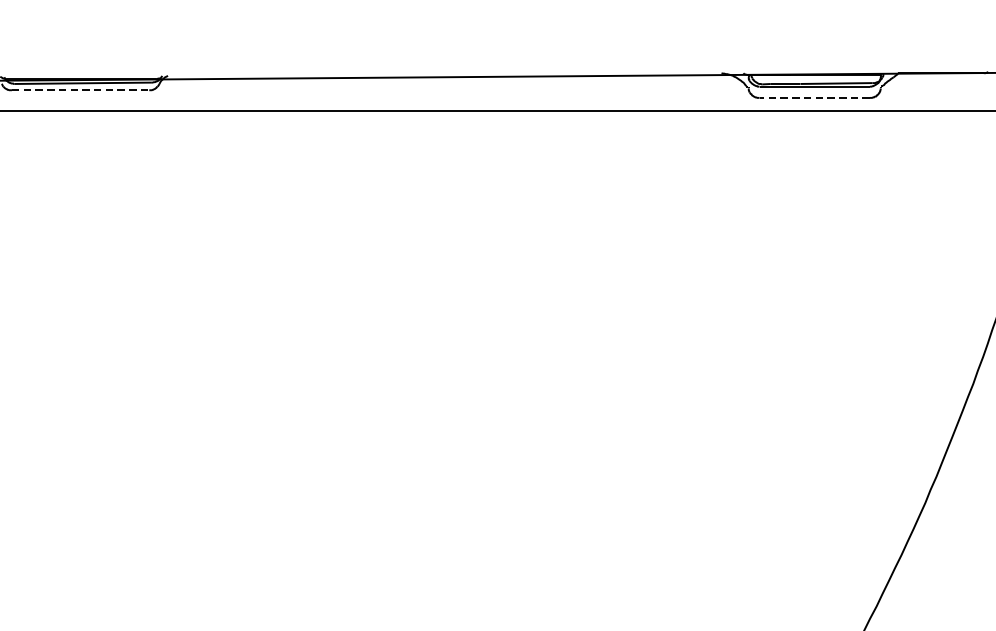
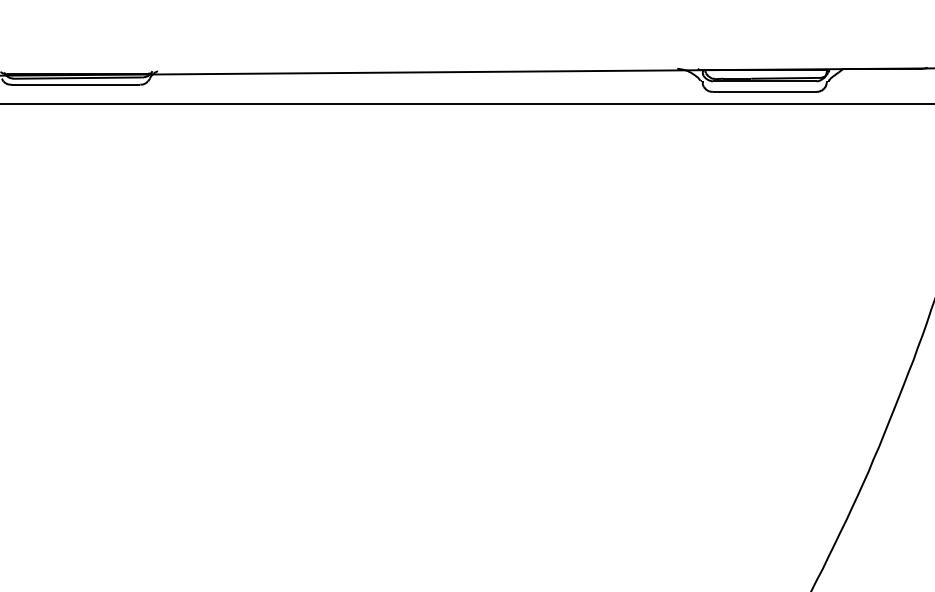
line: (81, 90) -> (76, 84), dashed -> solid
line: (814, 97) -> (764, 91), dashed -> solid

